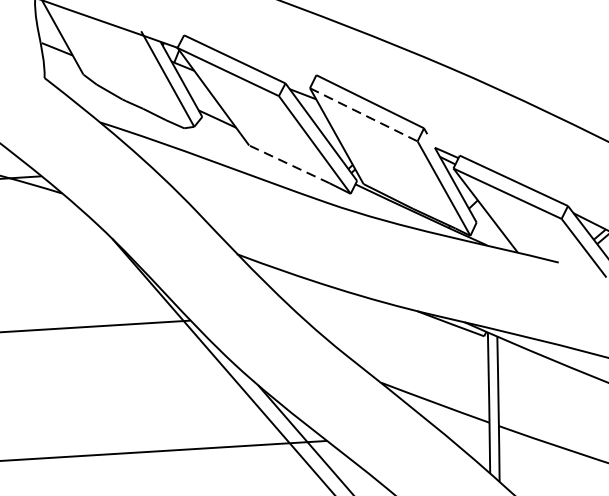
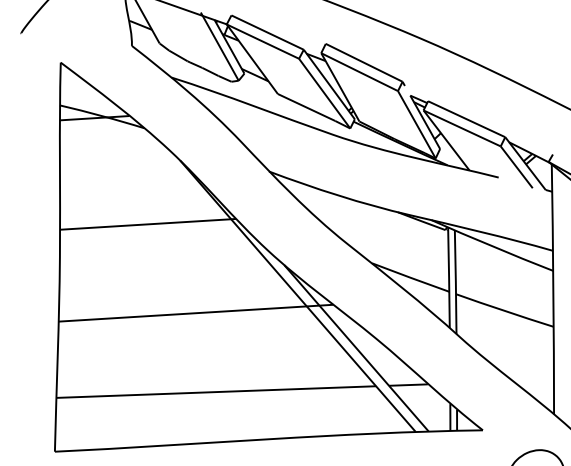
line: (363, 115) -> (359, 72), dashed -> solid
line: (289, 164) -> (306, 107), dashed -> solid

